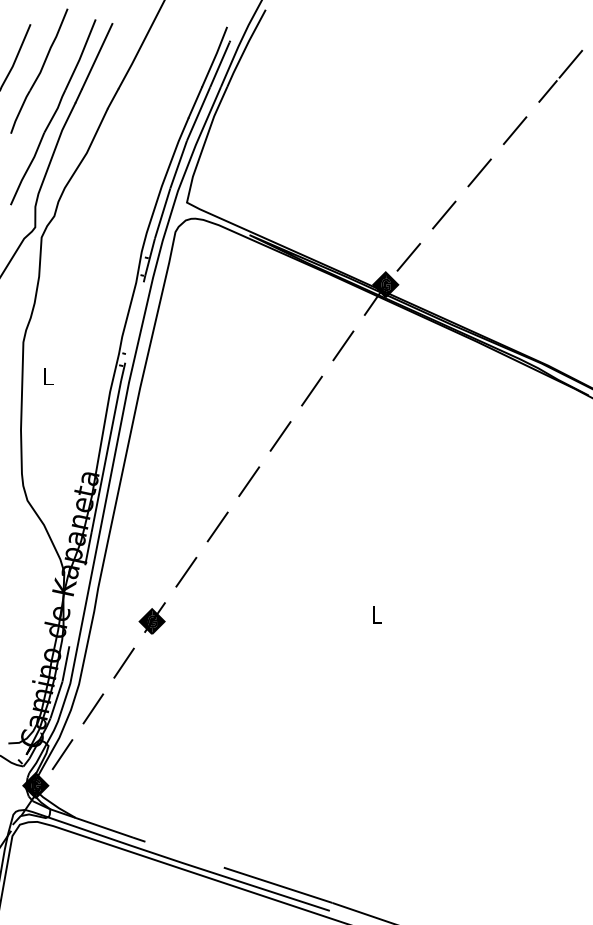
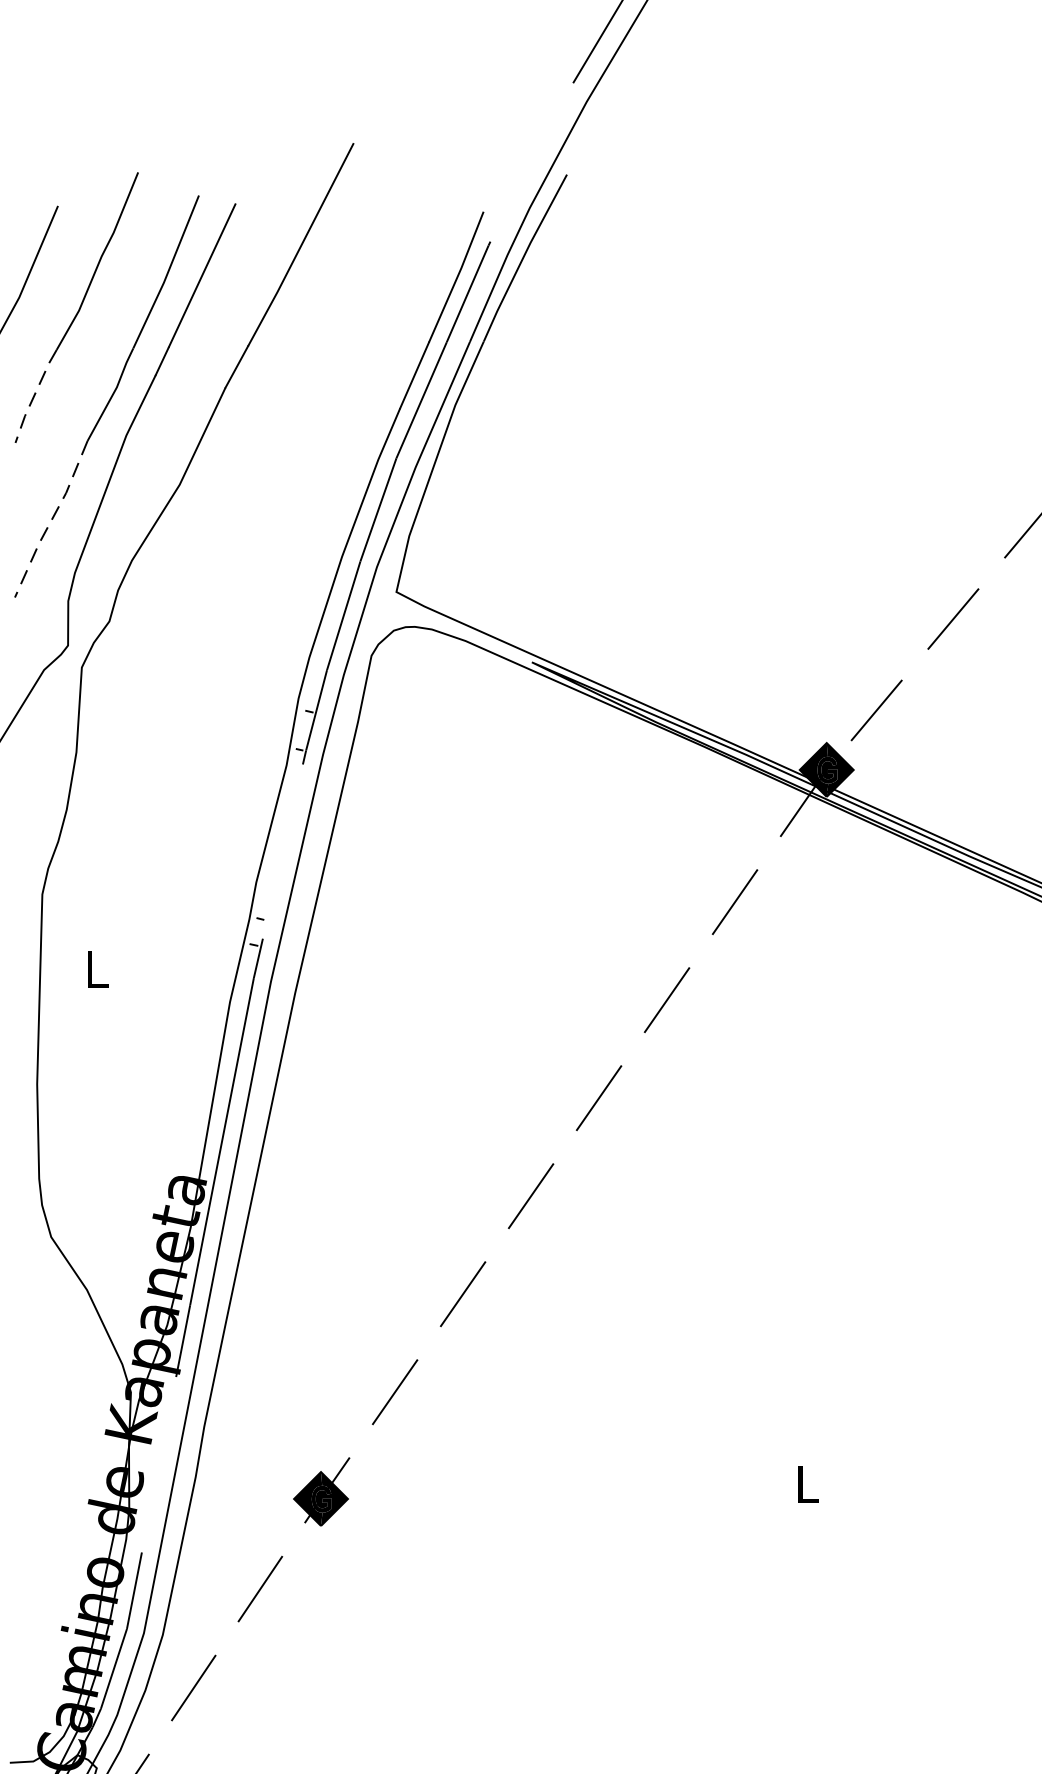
line: (19, 112) -> (33, 396), solid -> dashed
line: (27, 169) -> (51, 520), solid -> dashed

